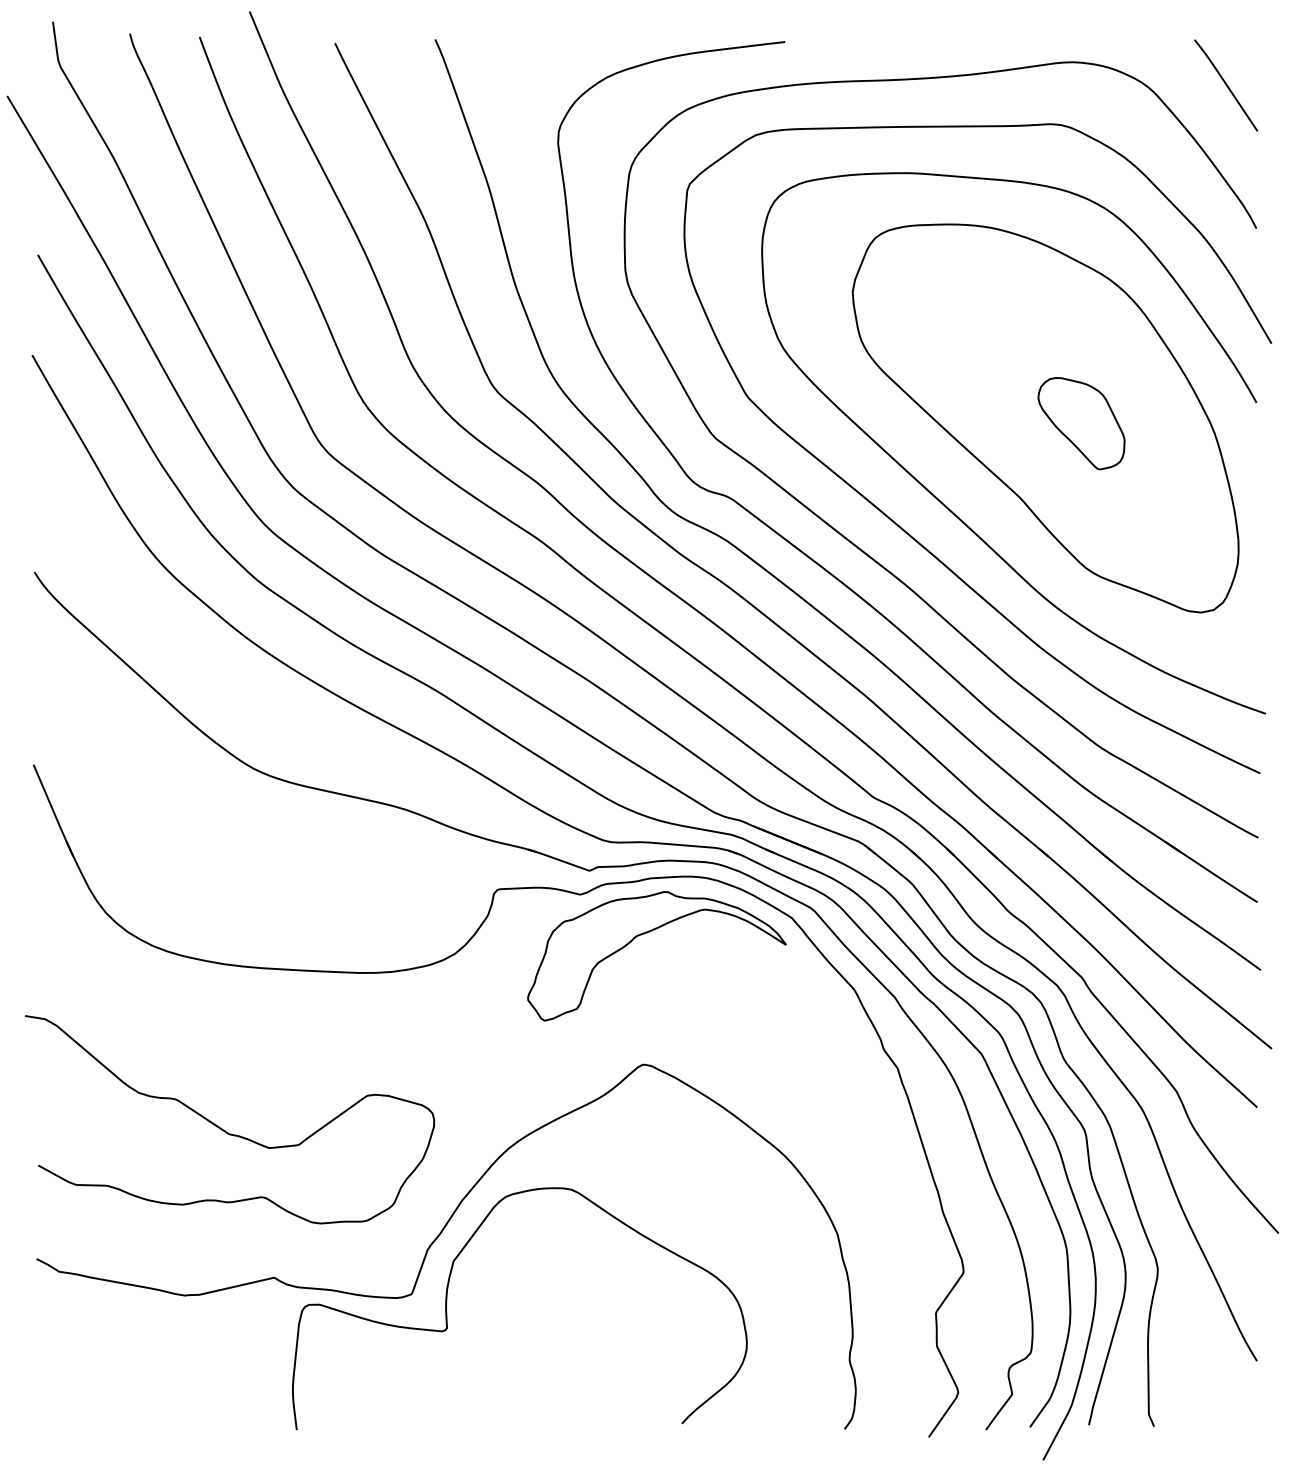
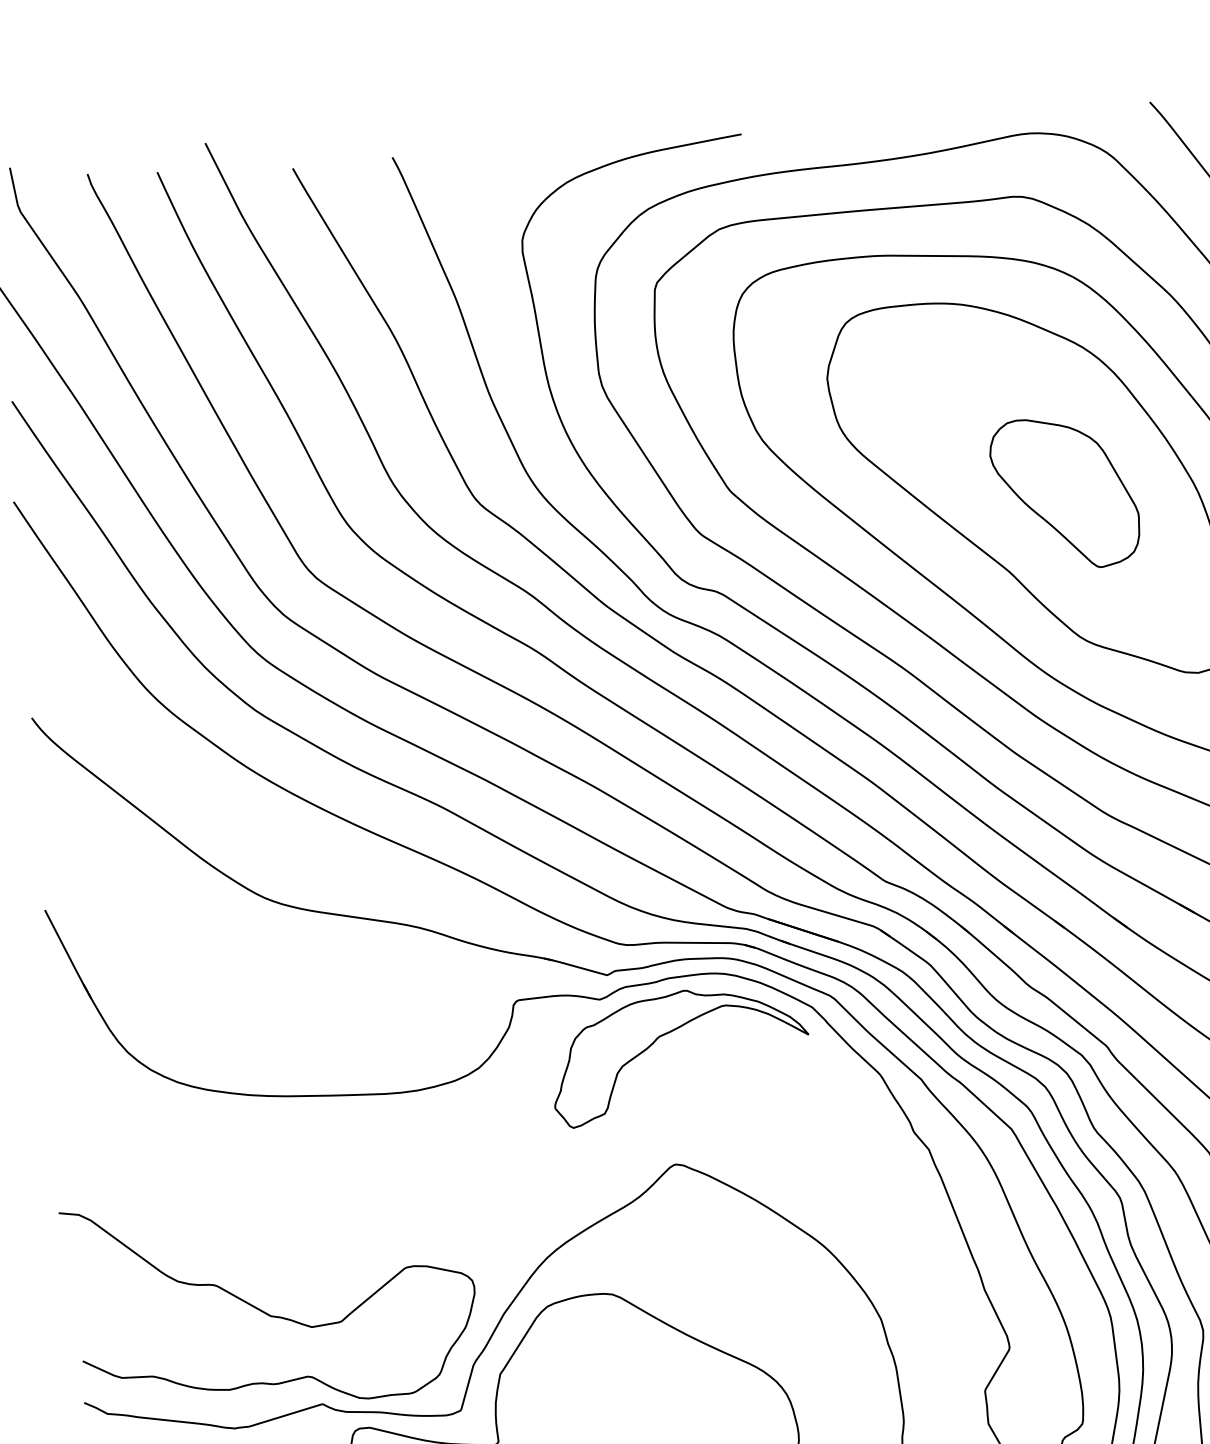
part: (1081, 423) -> (1065, 493), size x1.67
curve: (222, 1128) -> (263, 1310), moved

